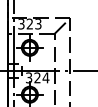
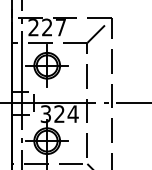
text: (29, 24) -> (46, 28), 323 -> 227

